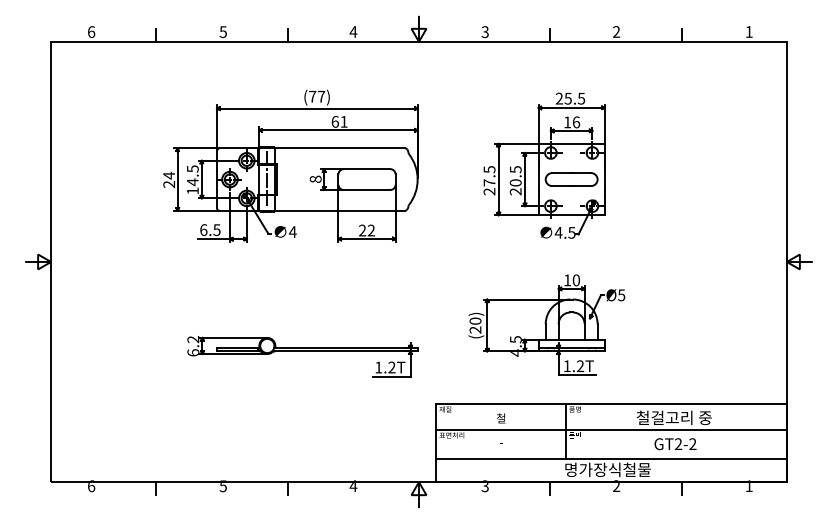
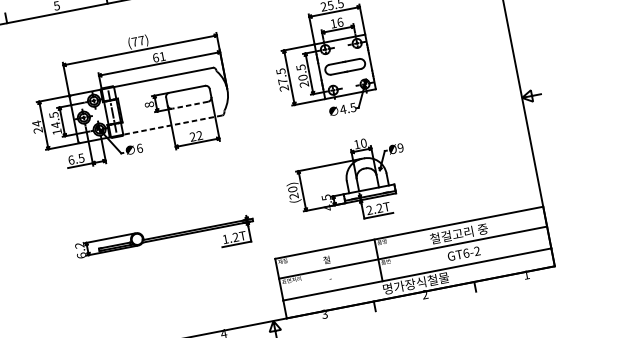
line: (366, 189) -> (189, 104), solid -> dashed
line: (340, 210) -> (173, 124), solid -> dashed
text: (292, 232) -> (139, 148), 4 -> 6
text: (621, 295) -> (400, 148), Ø5 -> Ø9
text: (566, 365) -> (368, 209), 1.2T -> 2.2T
text: (678, 444) -> (466, 253), GT2-2 -> GT6-2

